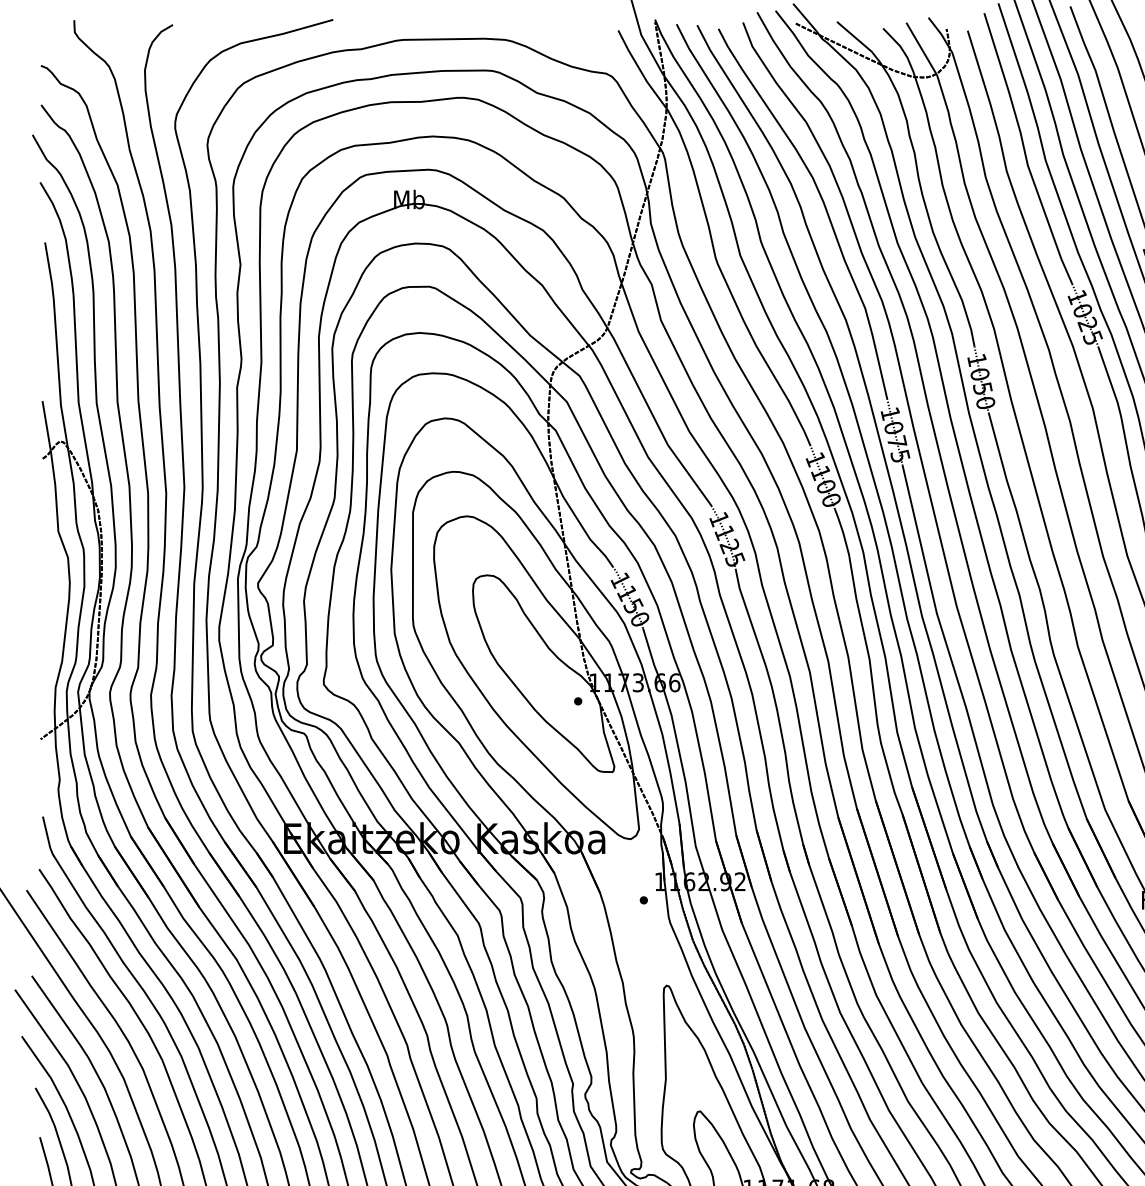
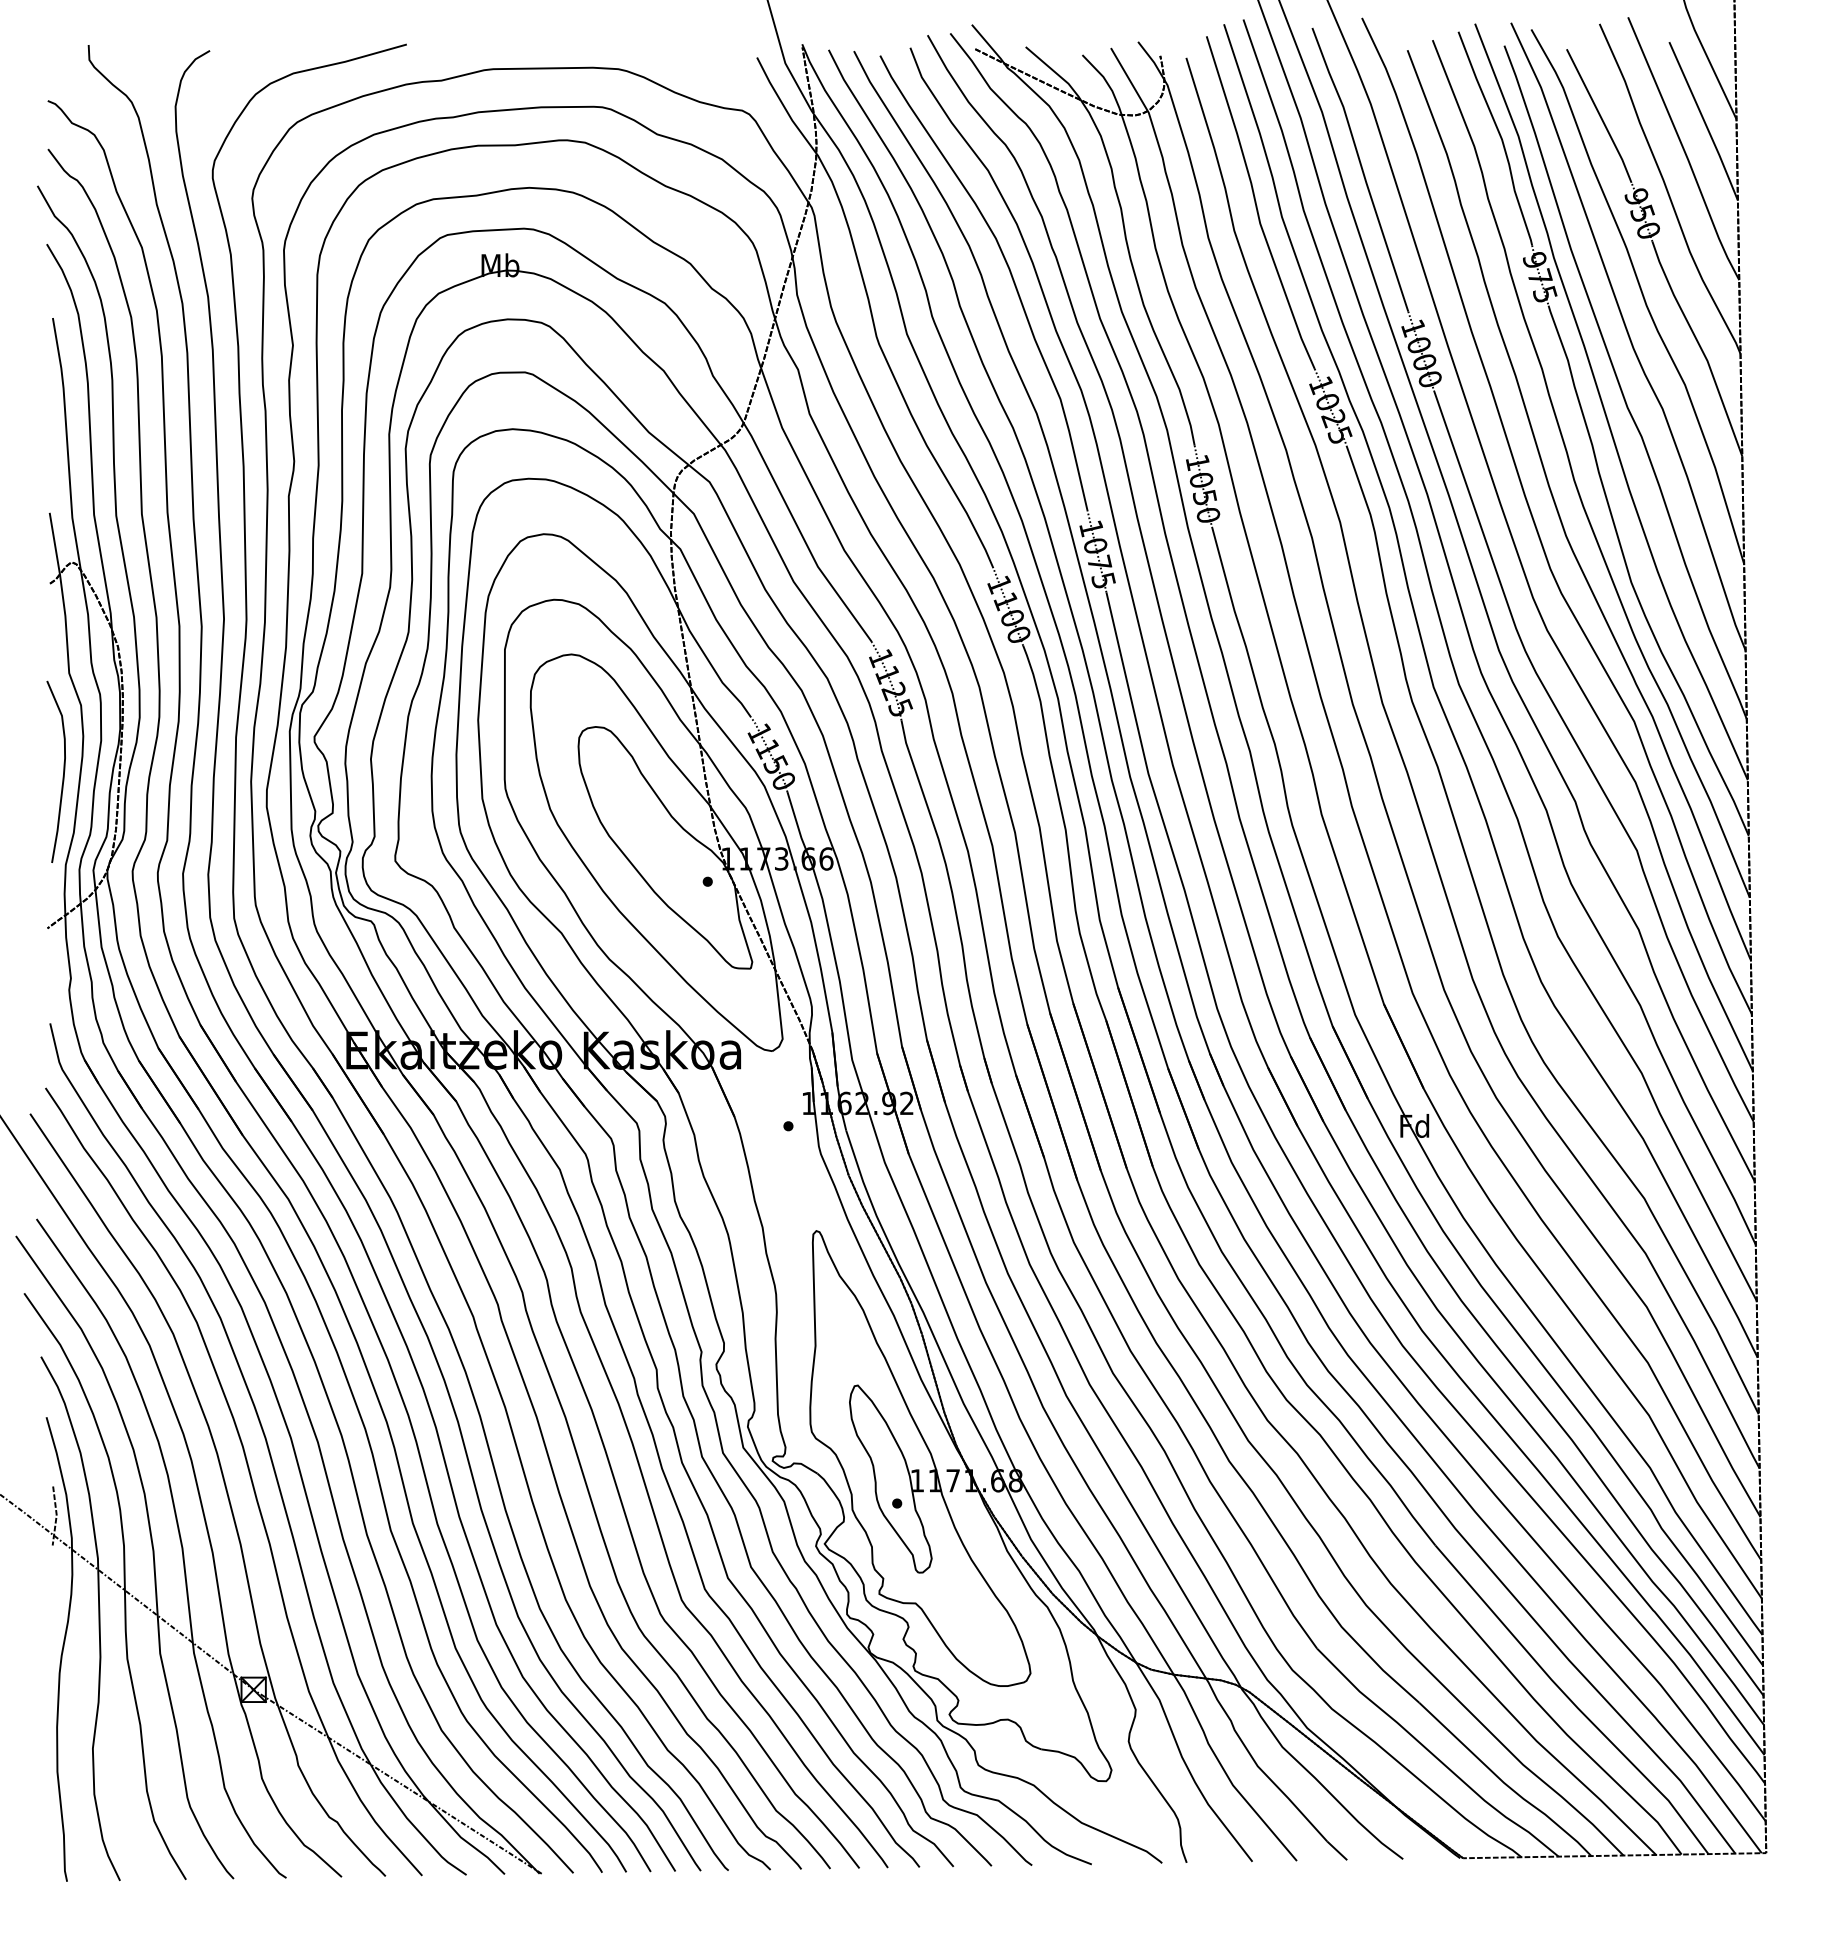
curve: (53, 611) -> (63, 771), added

